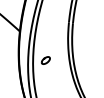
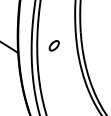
part: (45, 60) -> (53, 45), moved

